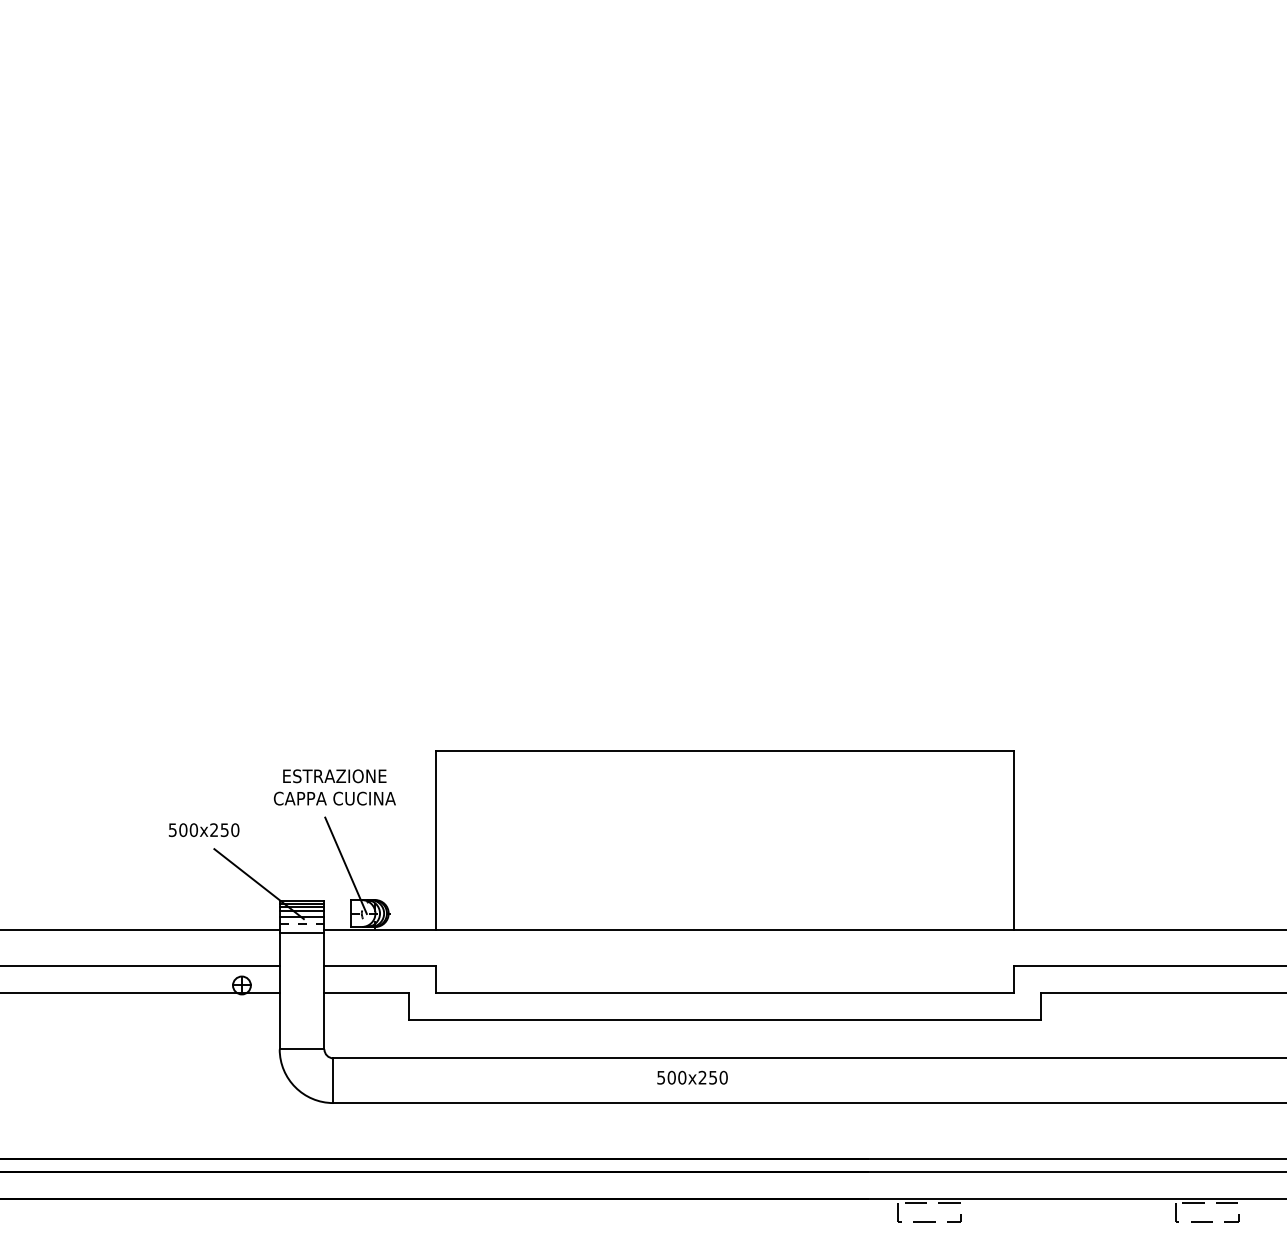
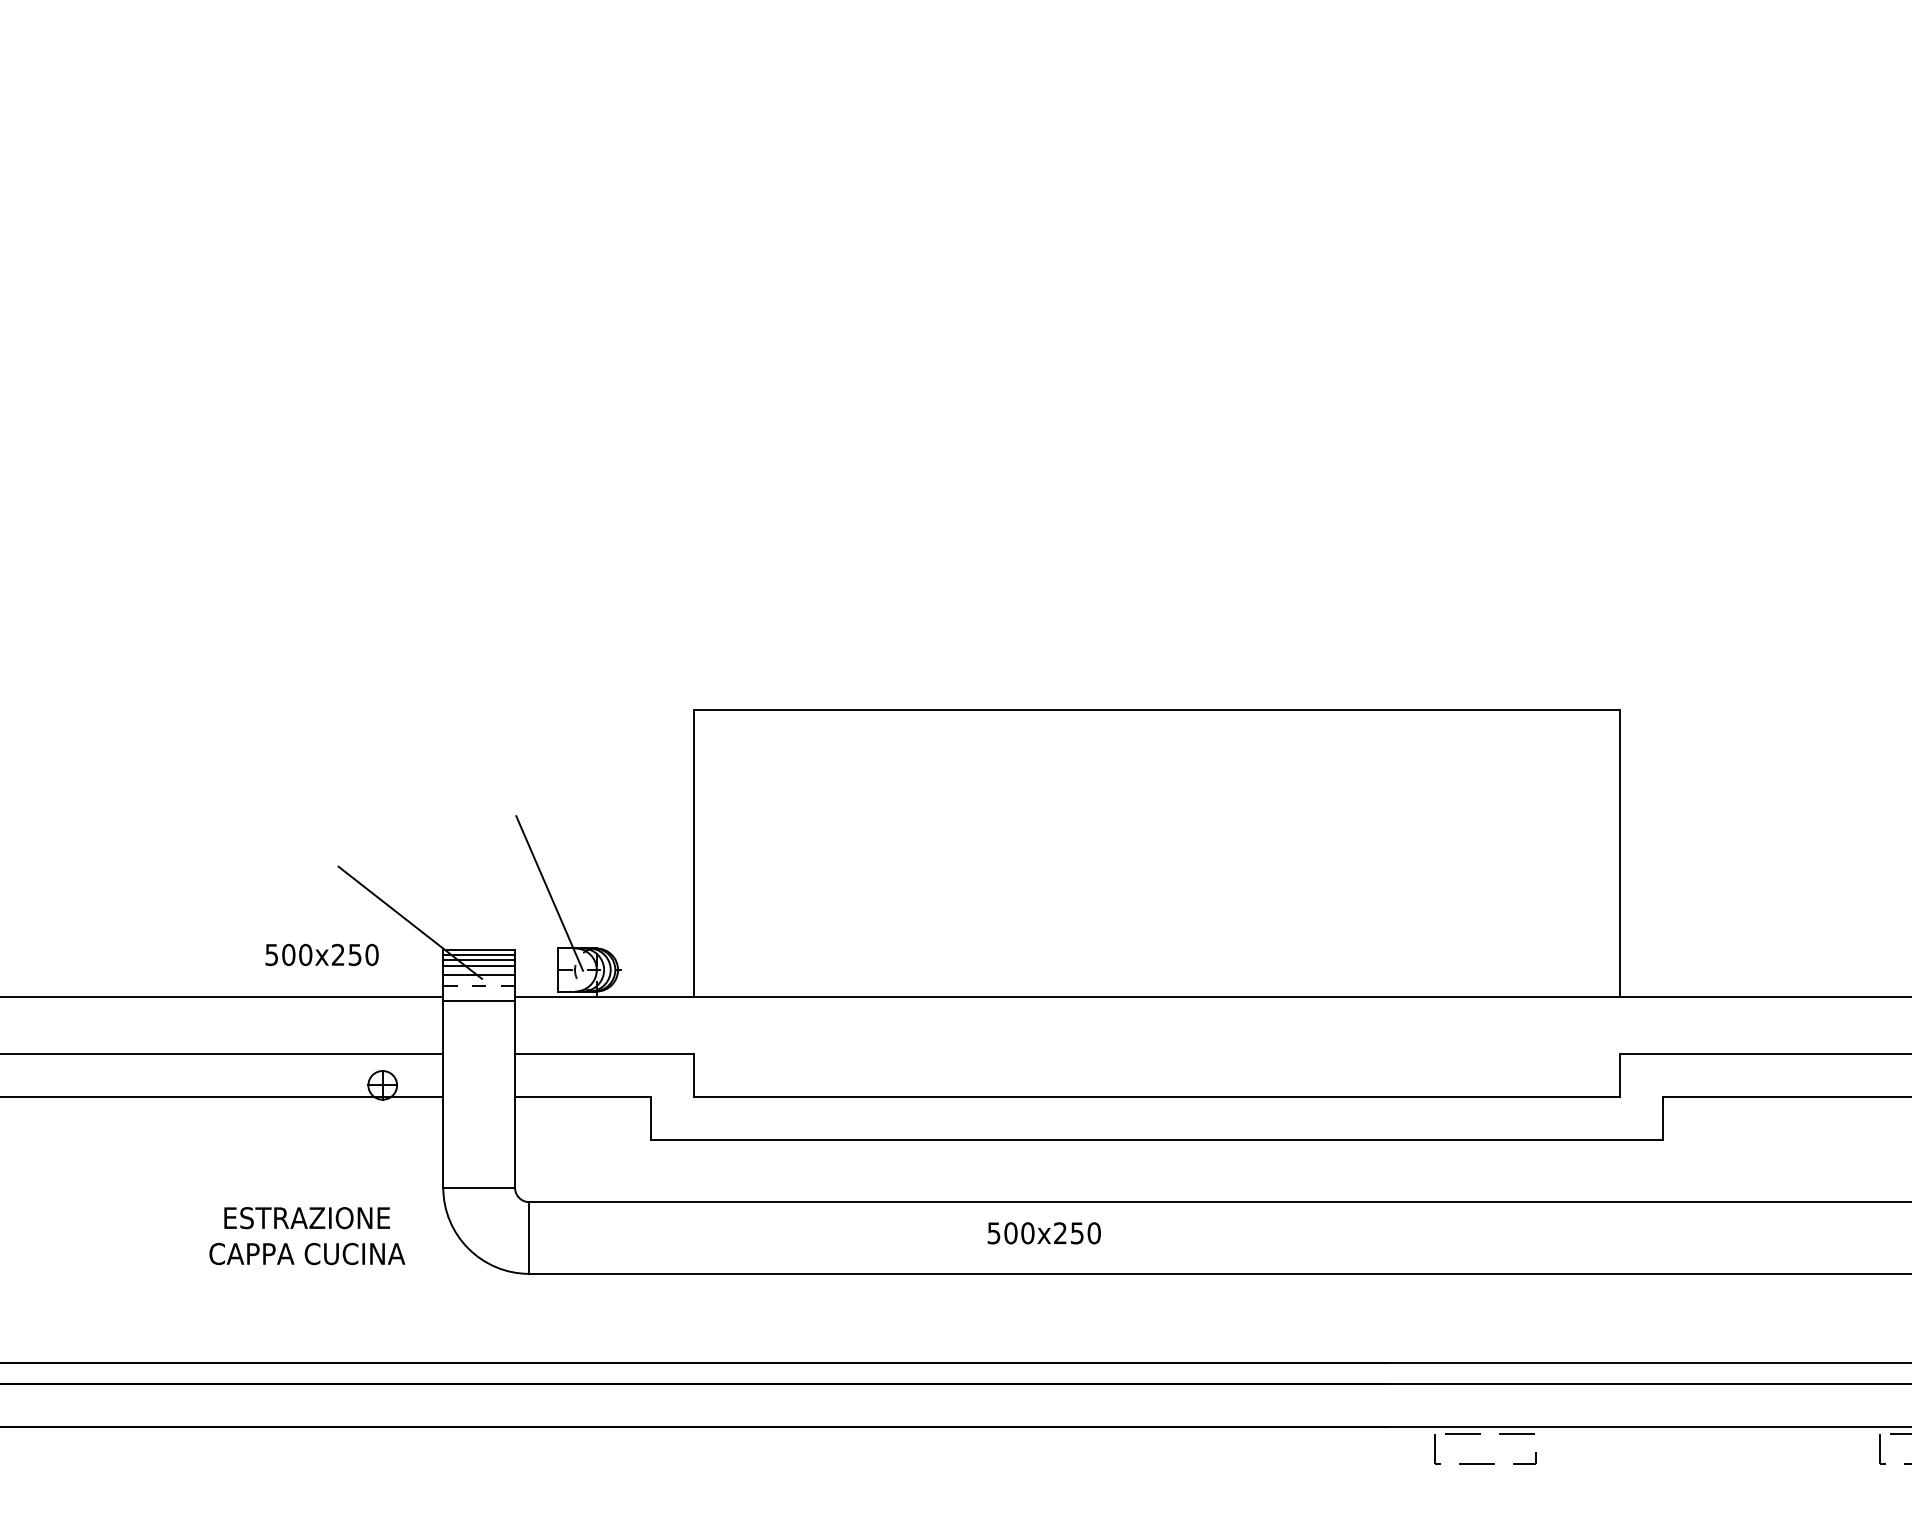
text: (334, 787) -> (306, 1236), moved
text: (203, 829) -> (321, 953), moved
text: (692, 1077) -> (1044, 1232), moved

